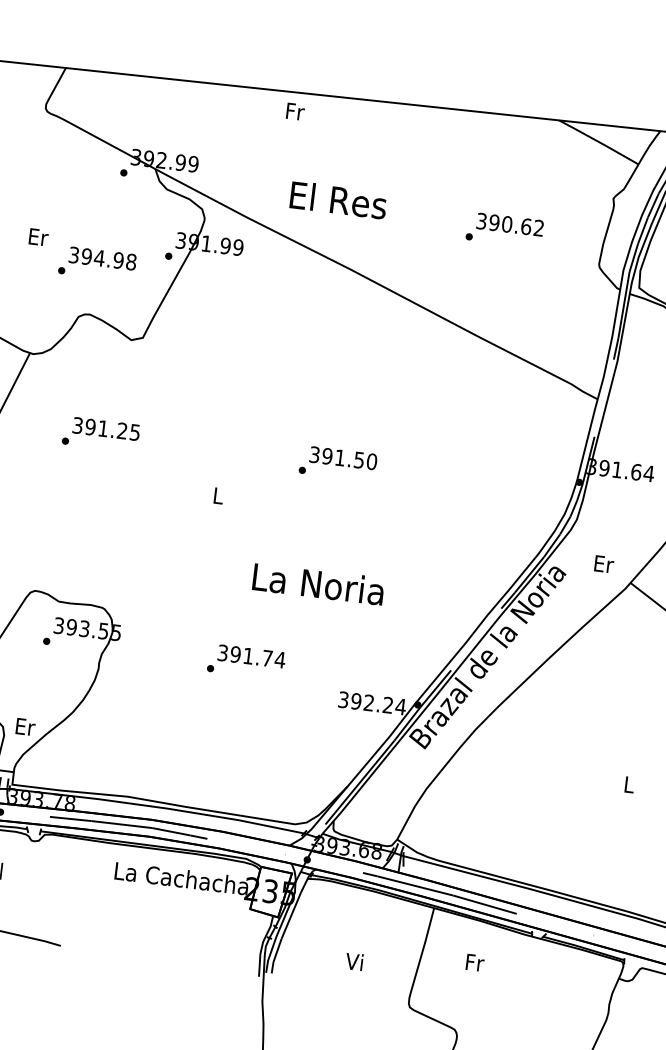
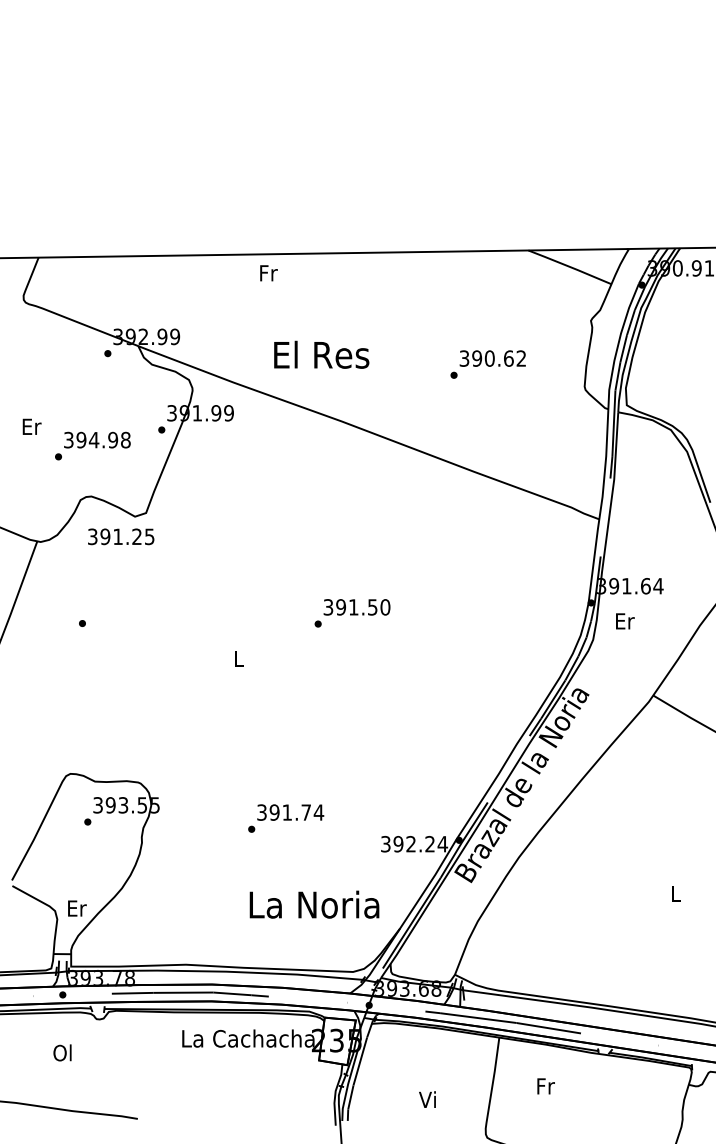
text: (106, 428) -> (121, 536), moved
text: (604, 564) -> (625, 621), moved
text: (318, 583) -> (314, 904), moved

